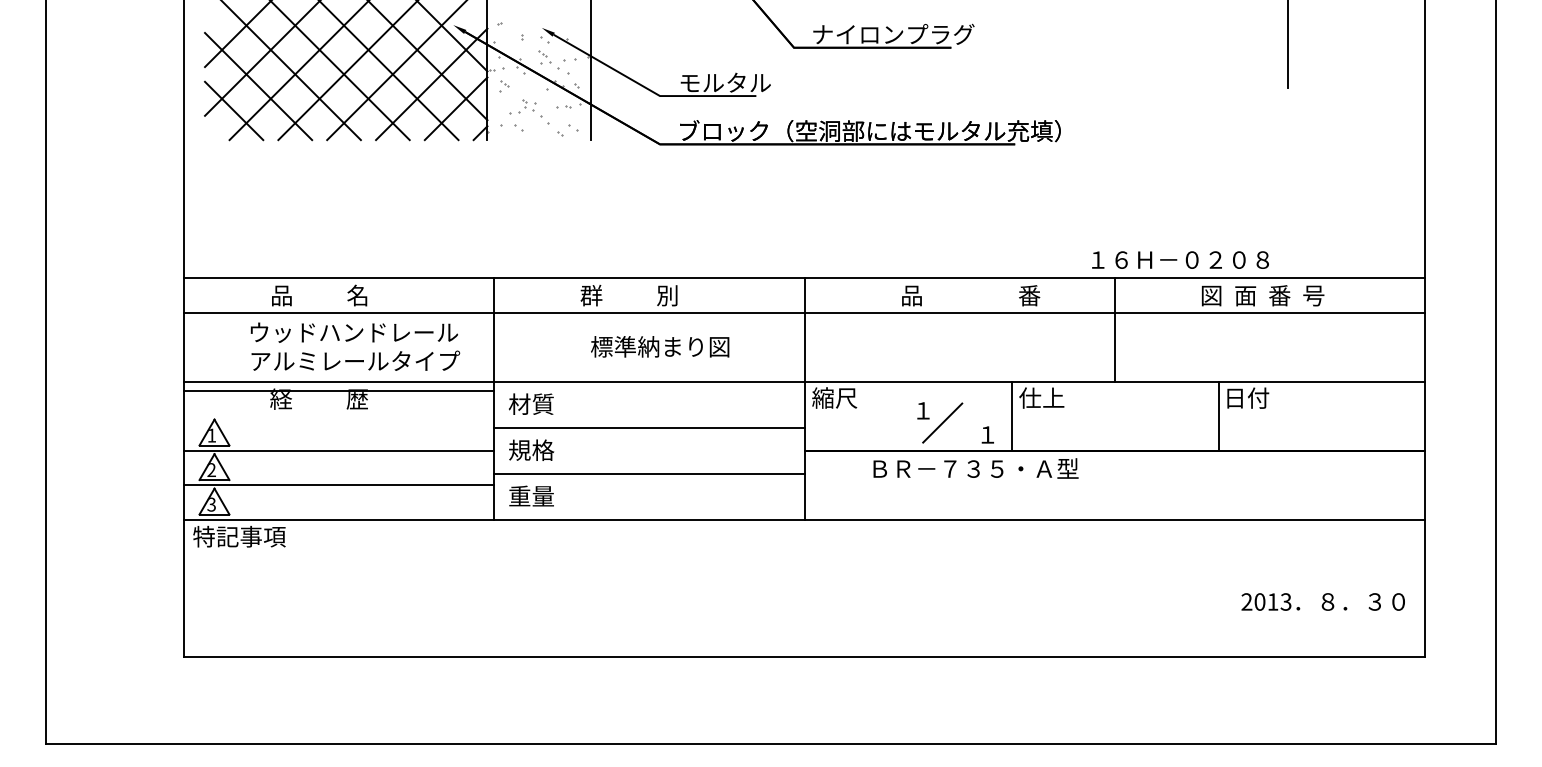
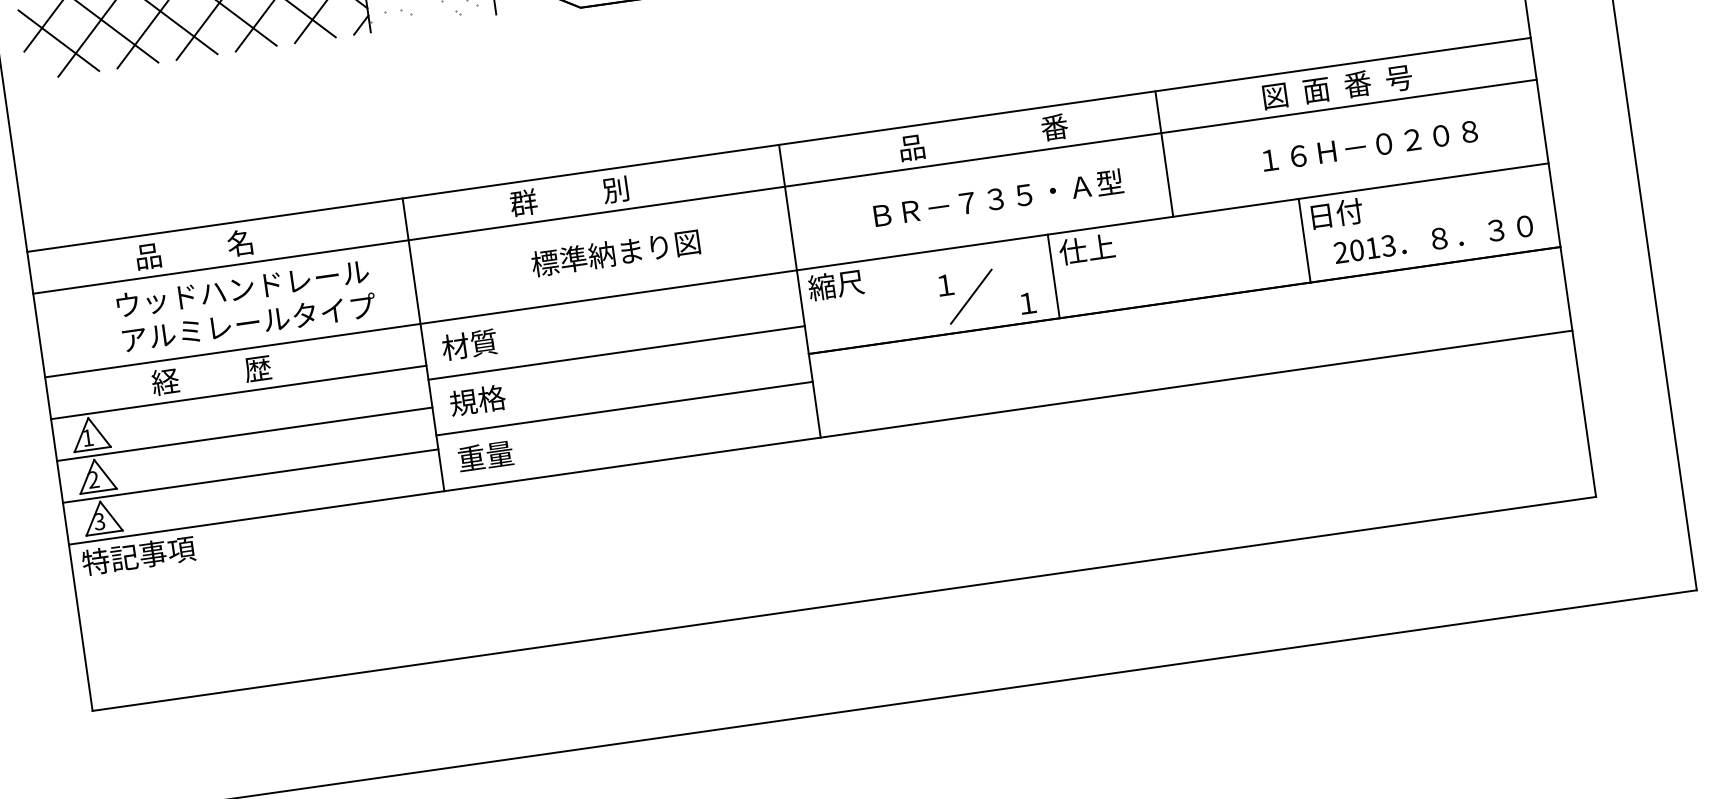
text: (1180, 259) -> (1369, 145), moved
line: (339, 391) -> (239, 392), moved
text: (975, 468) -> (997, 198), moved
text: (1322, 601) -> (1432, 239), moved

